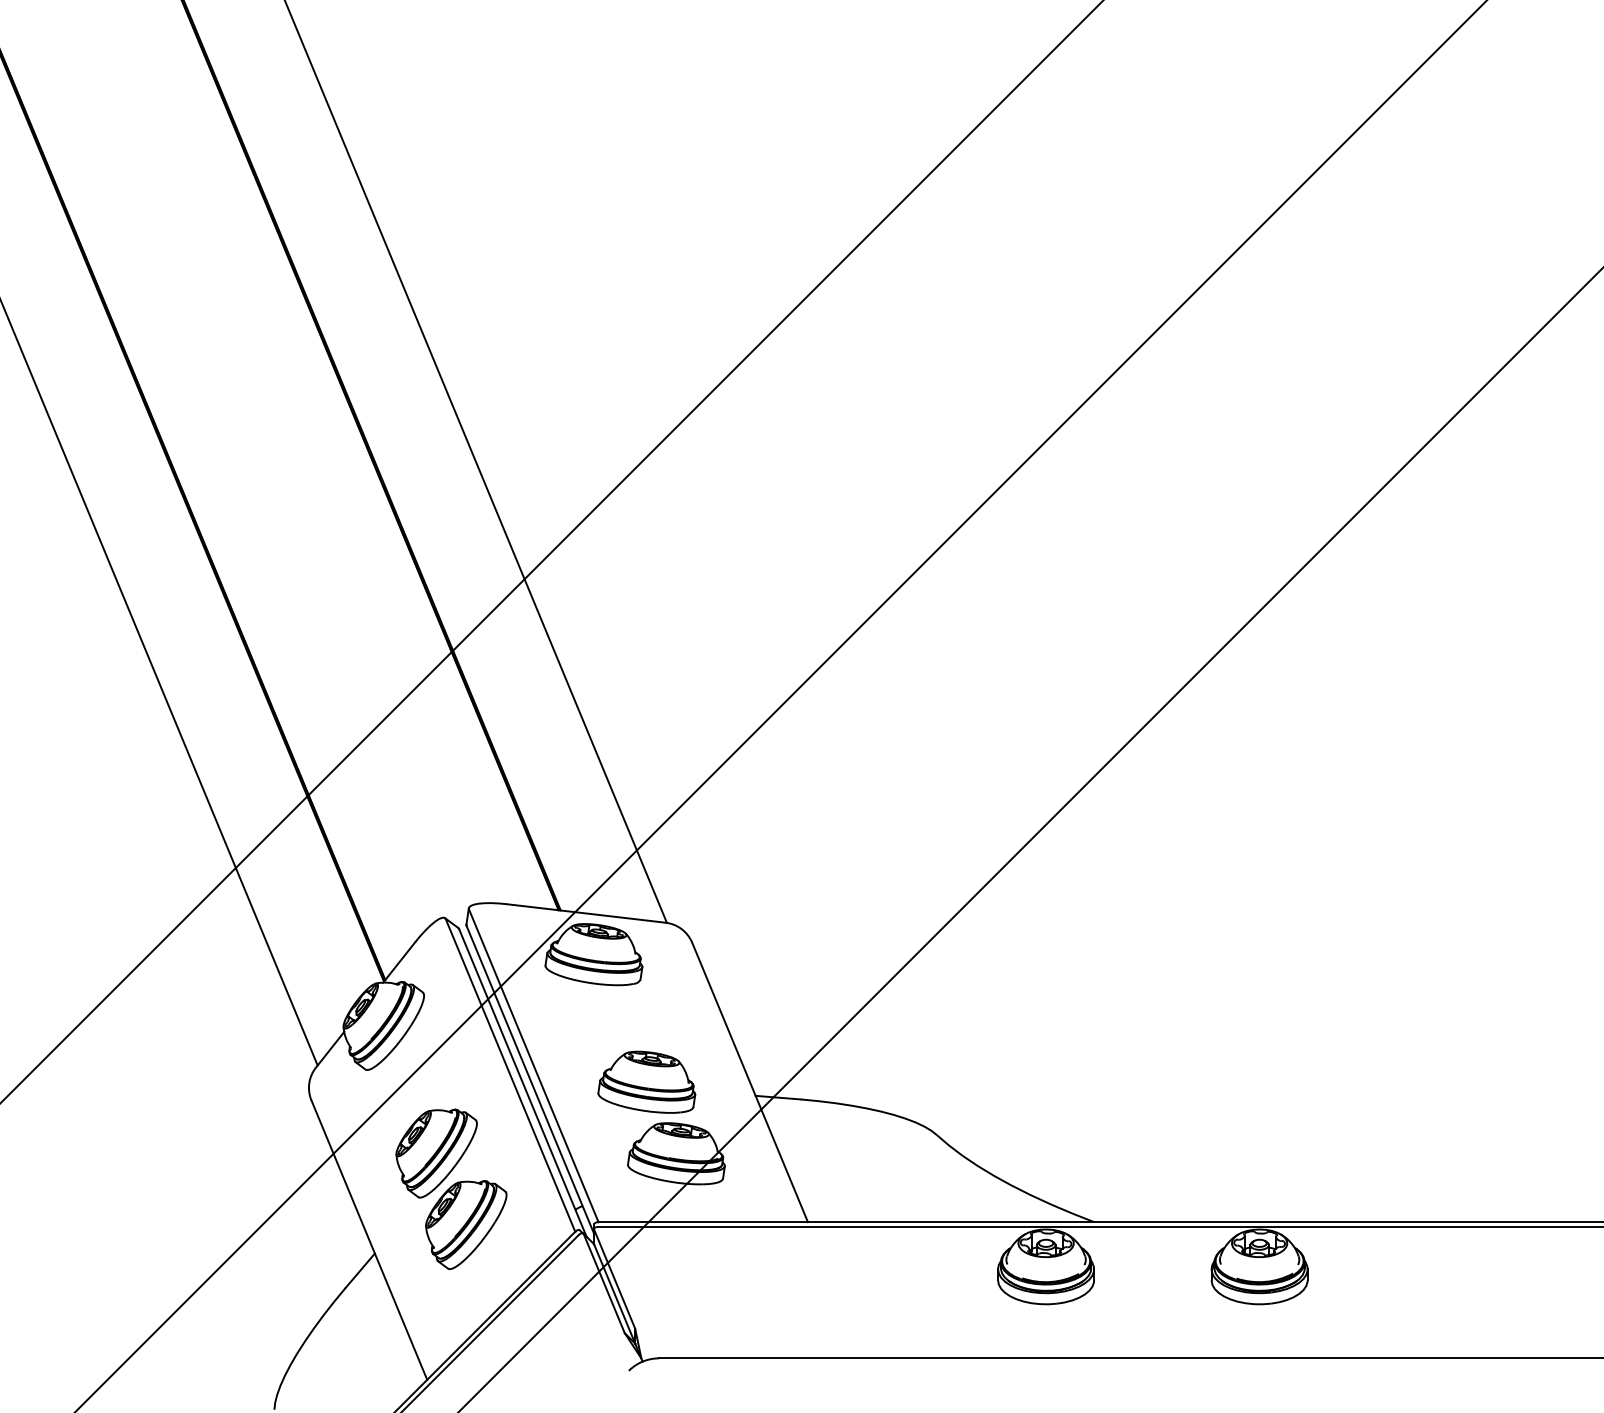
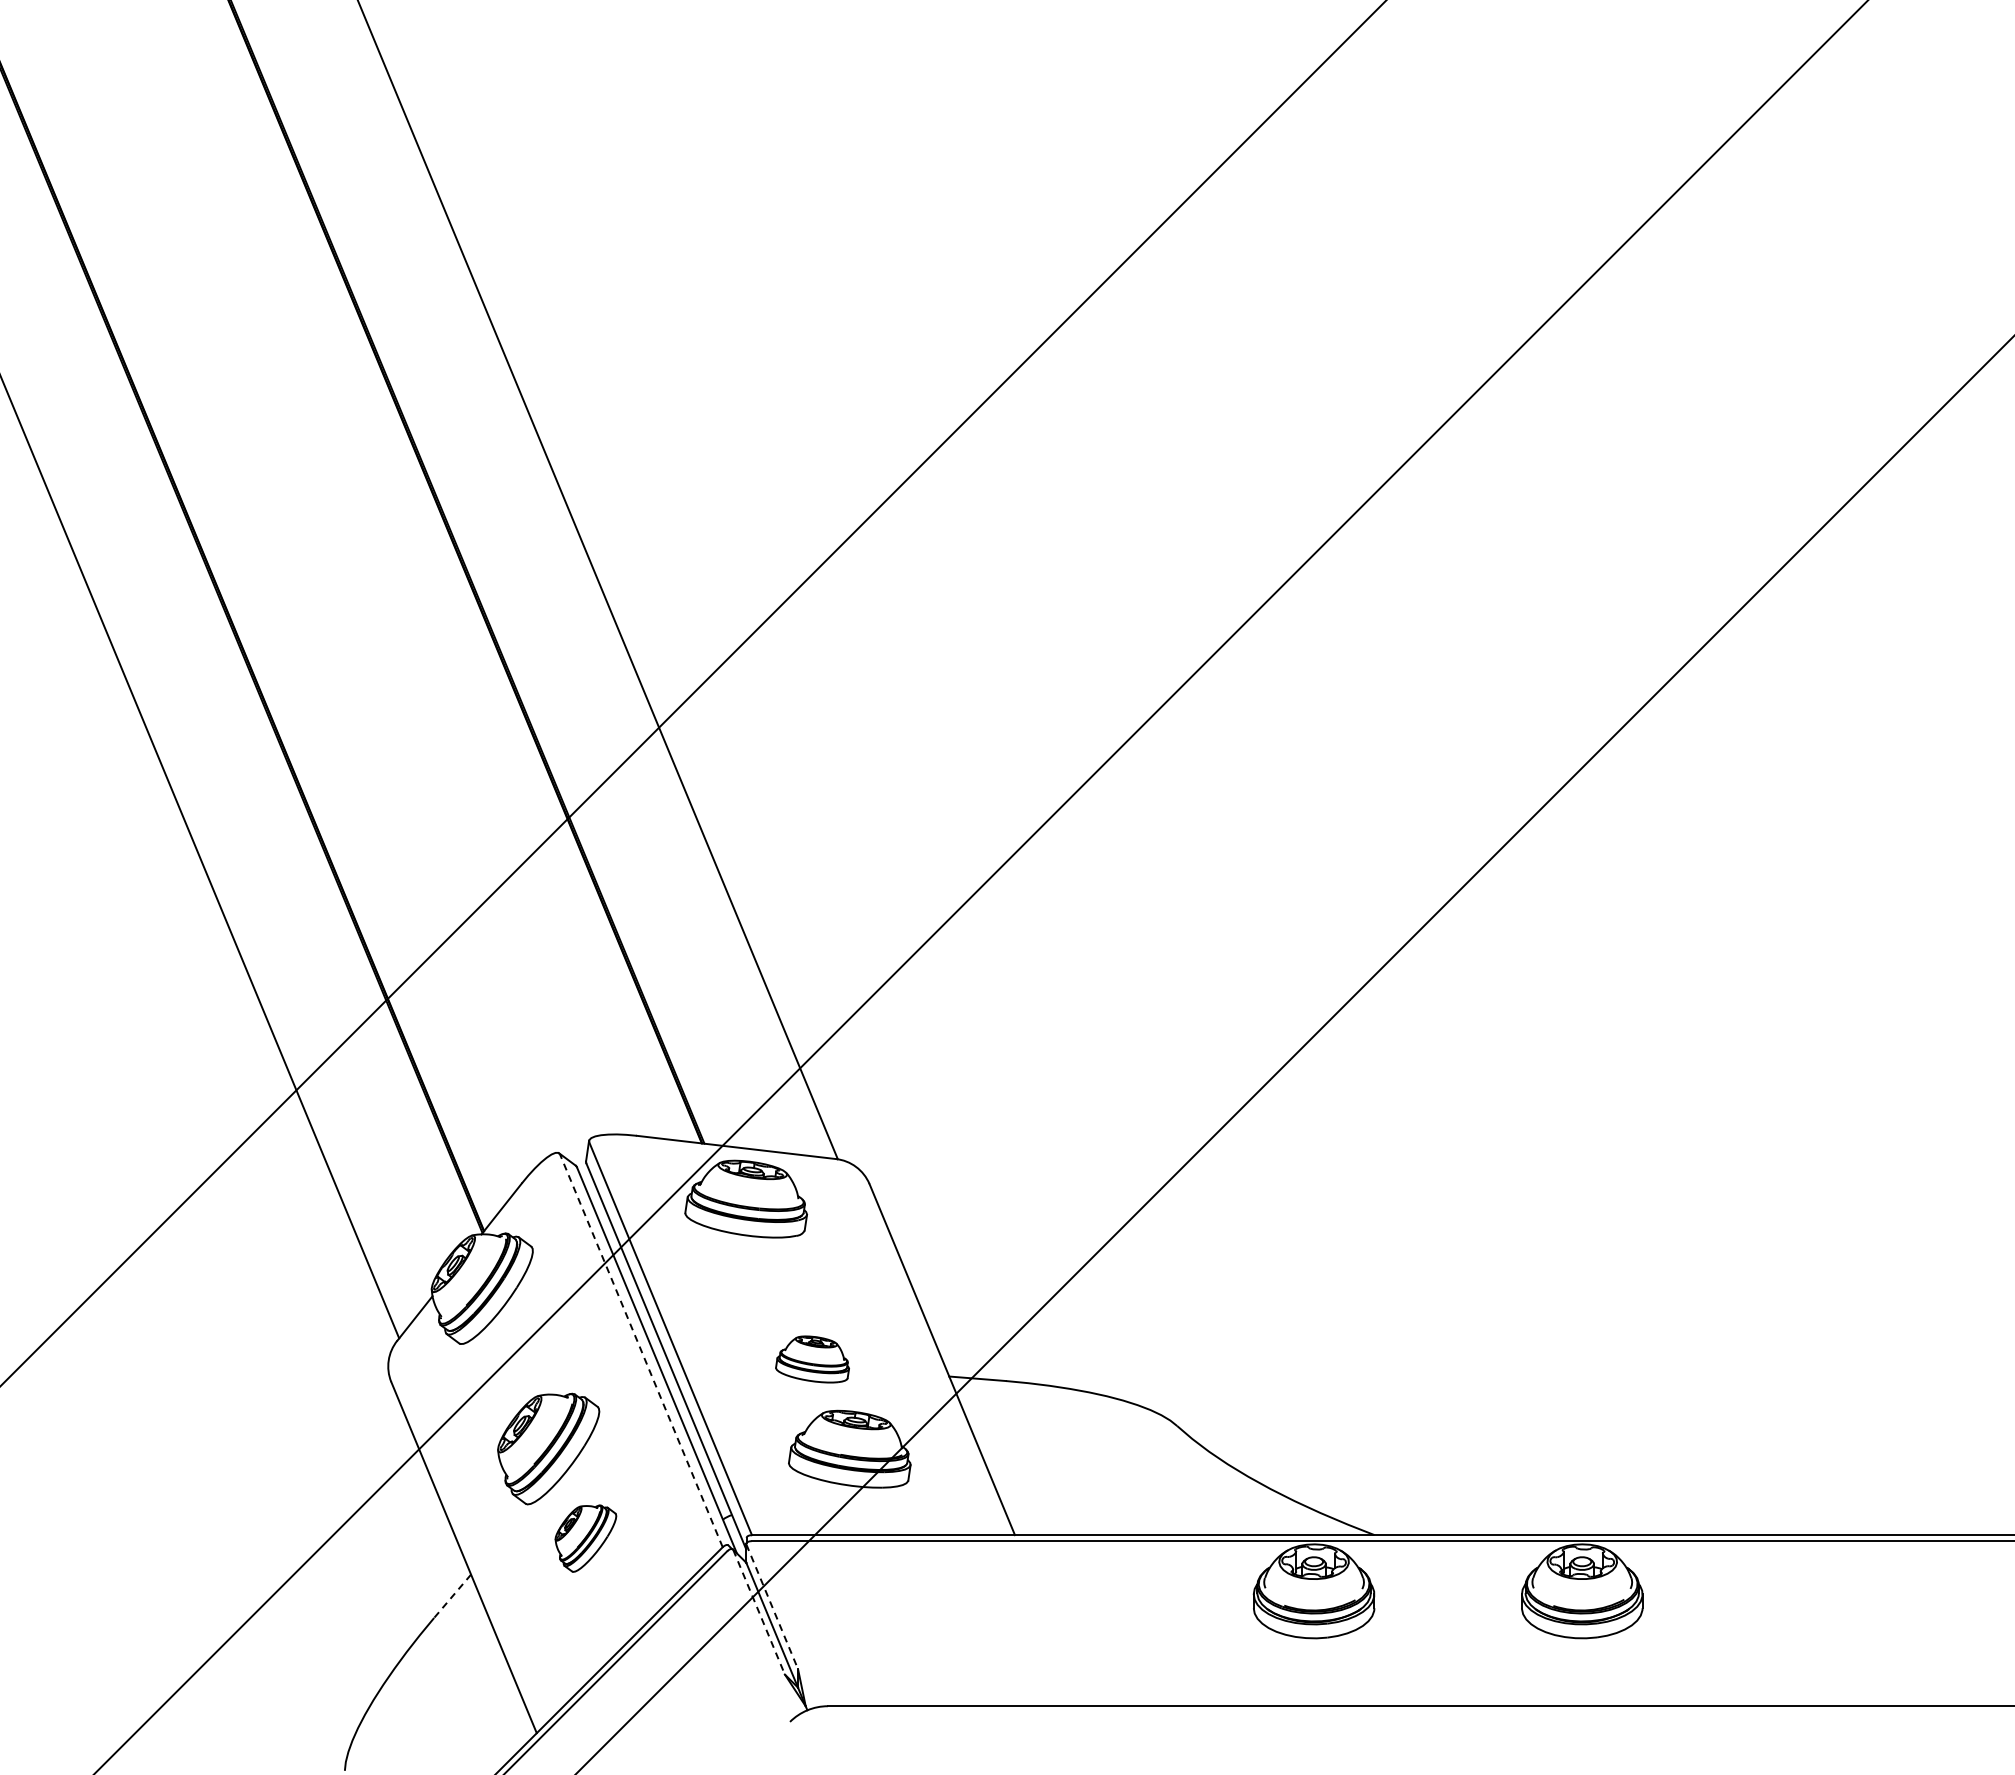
line: (510, 1075) -> (641, 1350), solid -> dashed
part: (646, 1082) -> (812, 1359), size x0.6
part: (466, 1224) -> (585, 1538), size x0.6
line: (360, 1271) -> (452, 1596), solid -> dashed
line: (614, 1279) -> (772, 1607), solid -> dashed
line: (604, 1283) -> (759, 1612), solid -> dashed

